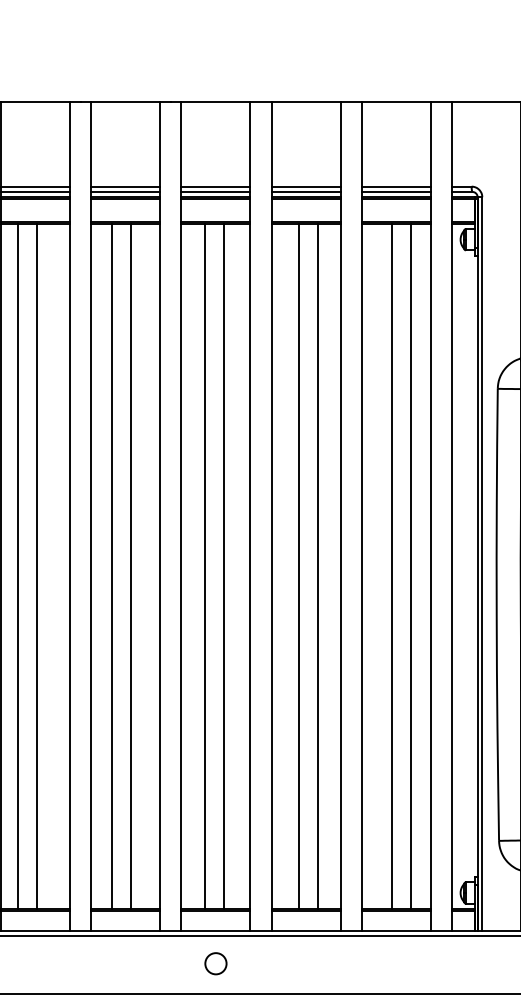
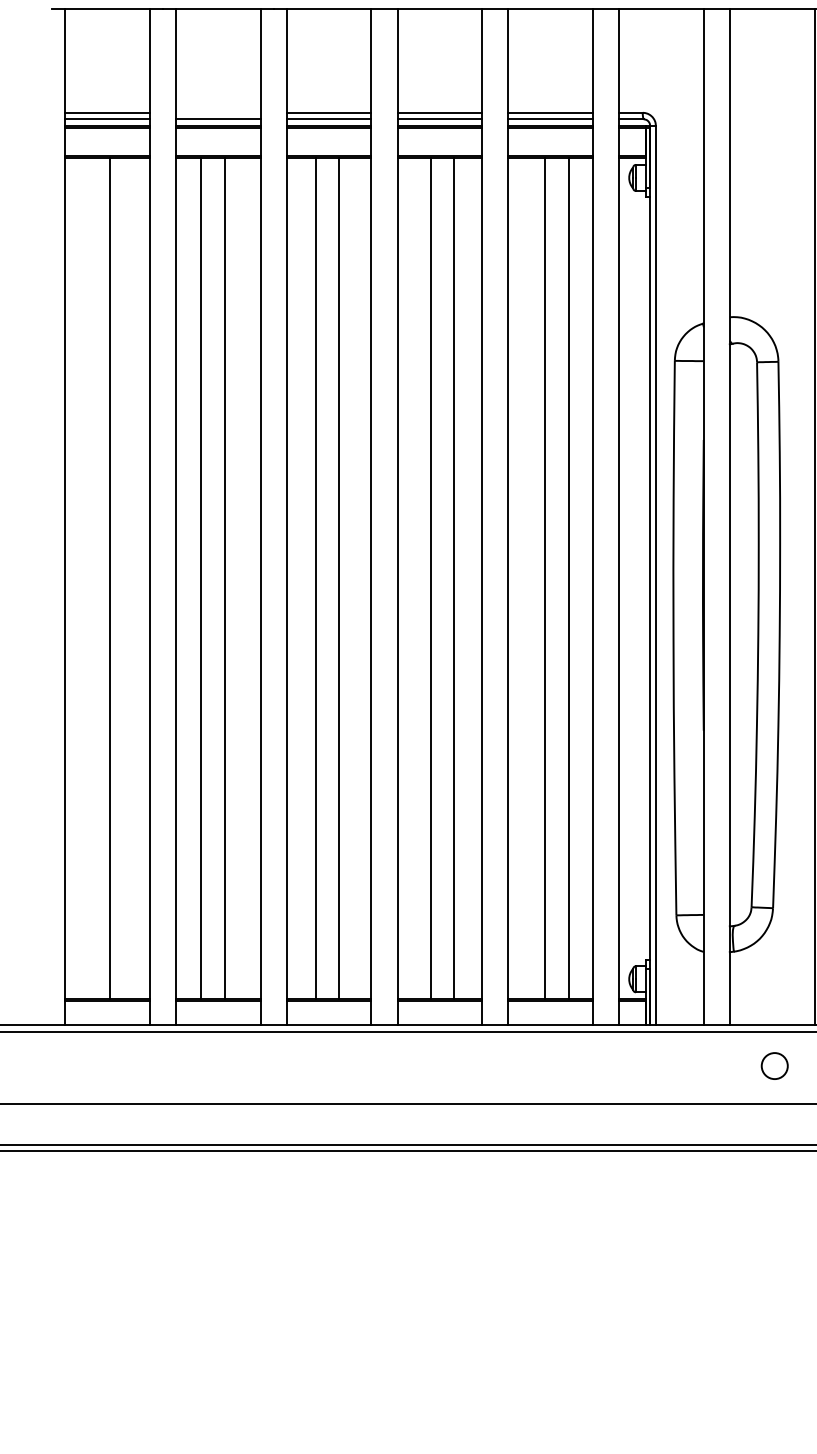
line: (125, 186) -> (218, 112), removed
line: (18, 566) -> (86, 578), removed
circle: (215, 963) -> (328, 1065), removed

